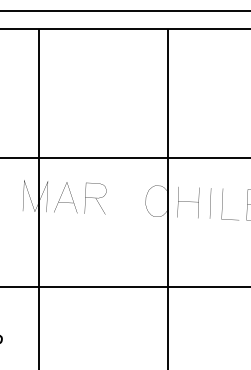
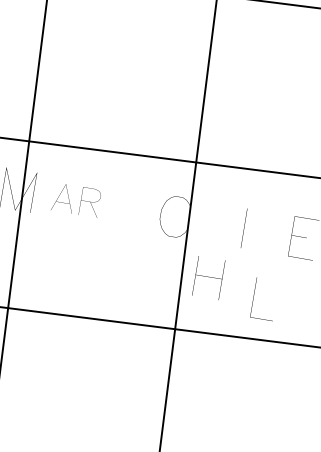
part: (80, 198) -> (76, 200), size x0.7
part: (188, 202) -> (208, 277), moved
line: (222, 204) -> (253, 298), moved

